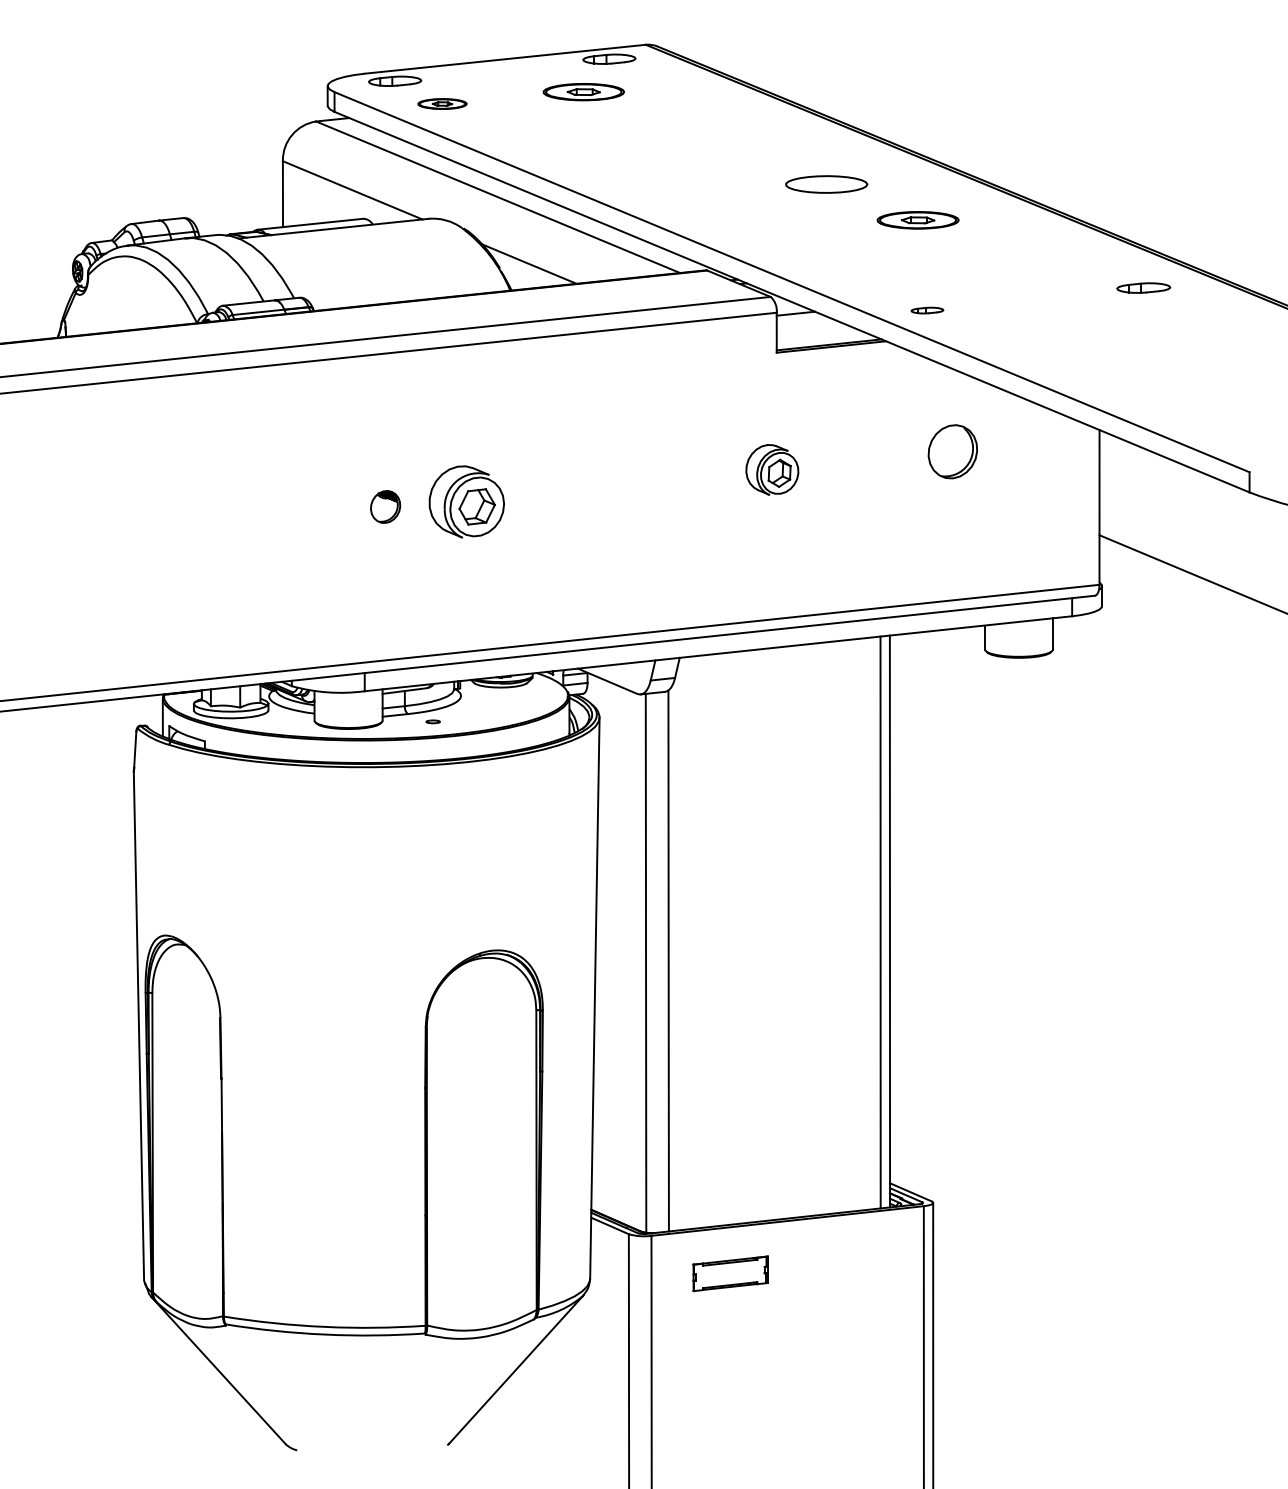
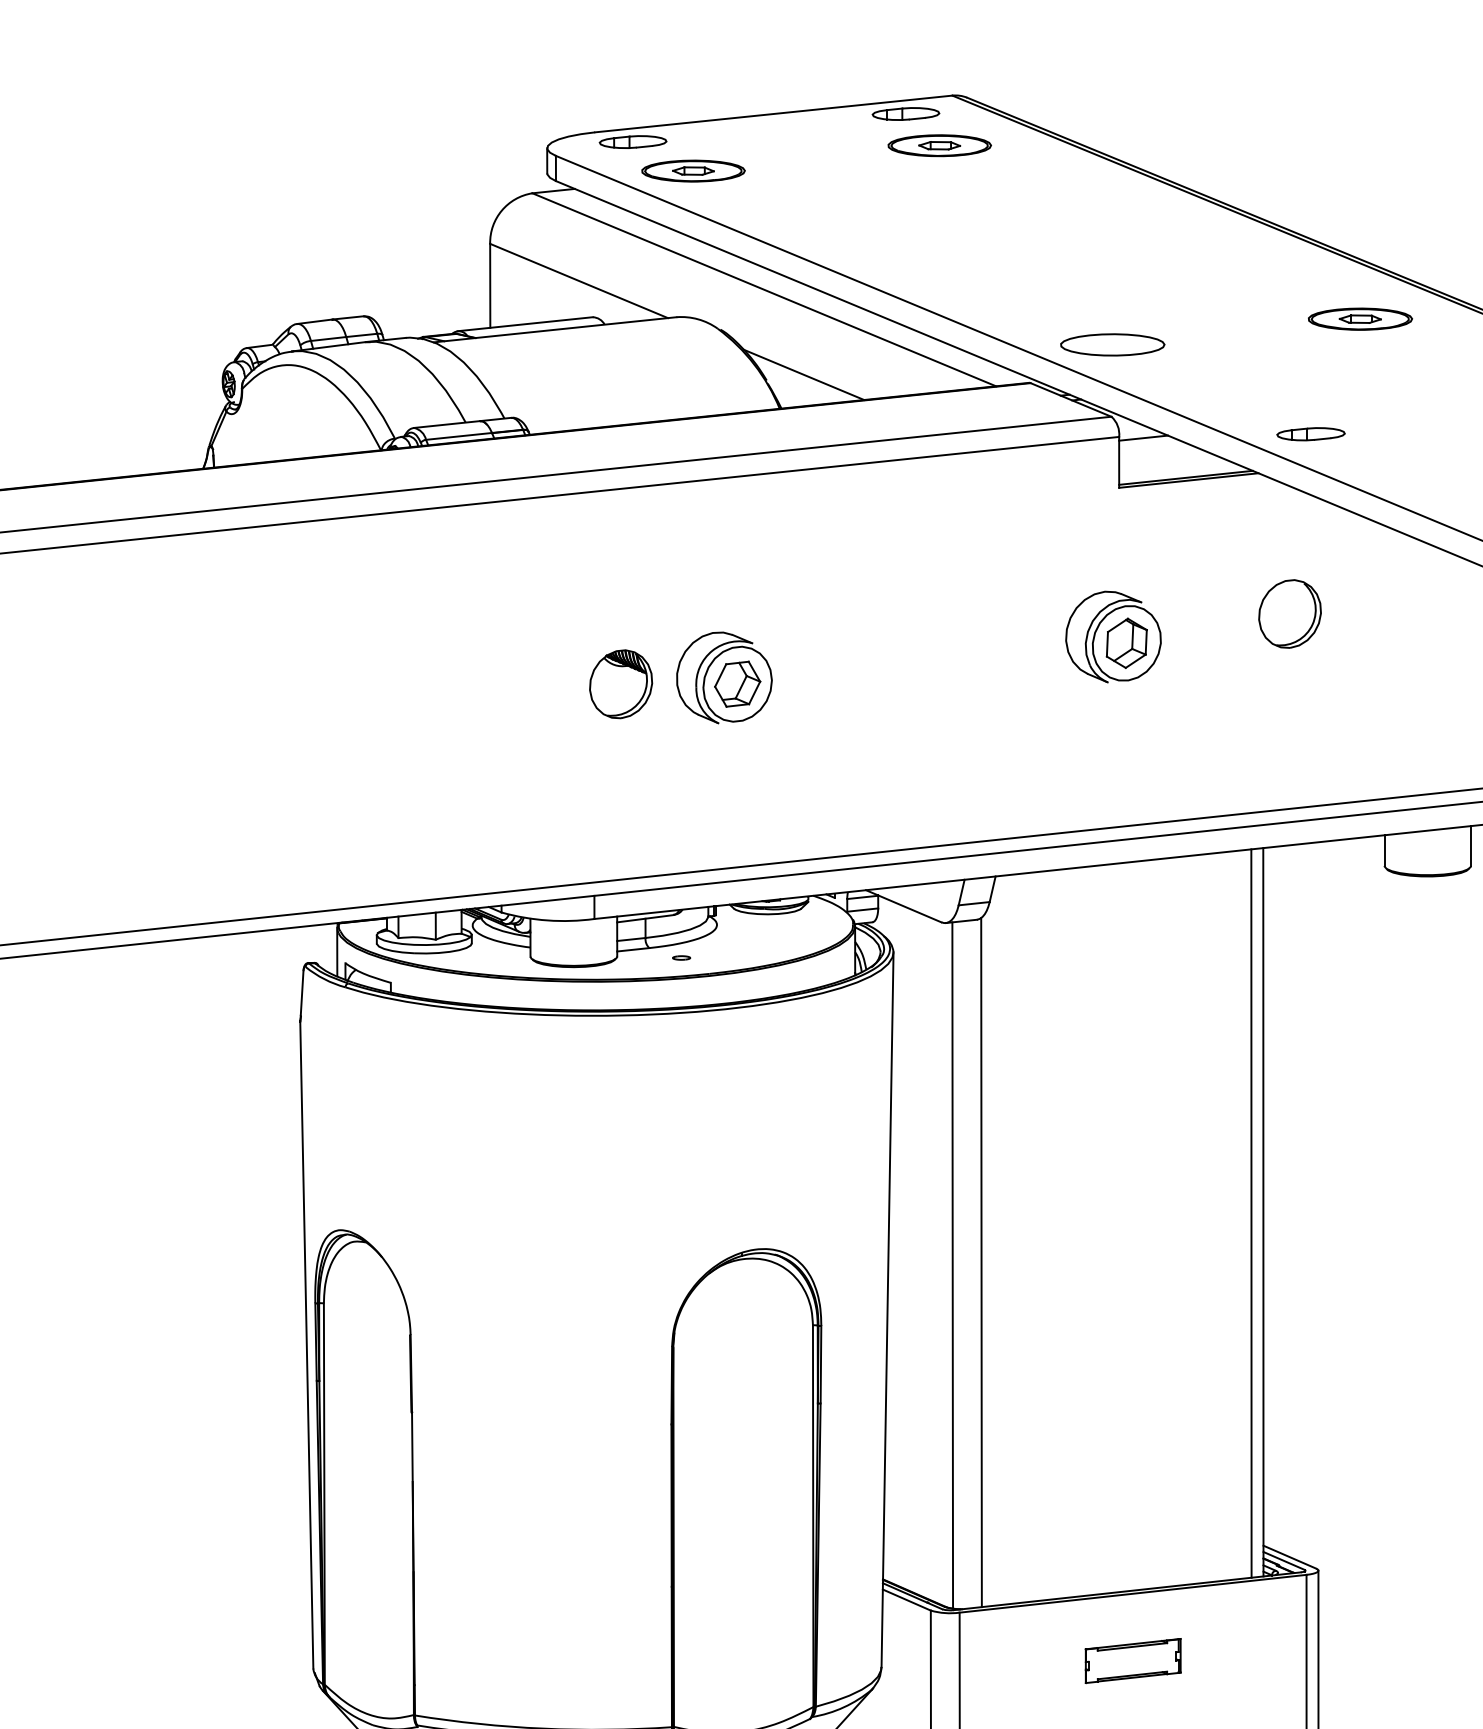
part: (583, 92) -> (939, 146), moved
part: (442, 103) -> (693, 170), size x1.67
part: (826, 184) -> (1112, 344), moved
part: (917, 220) -> (1359, 319), moved
part: (927, 310) -> (1311, 434), size x1.67
part: (952, 451) -> (1289, 613), moved
part: (772, 469) -> (1113, 636), size x1.43
part: (385, 506) -> (620, 683), size x1.67
part: (730, 1273) -> (1132, 1660), moved

